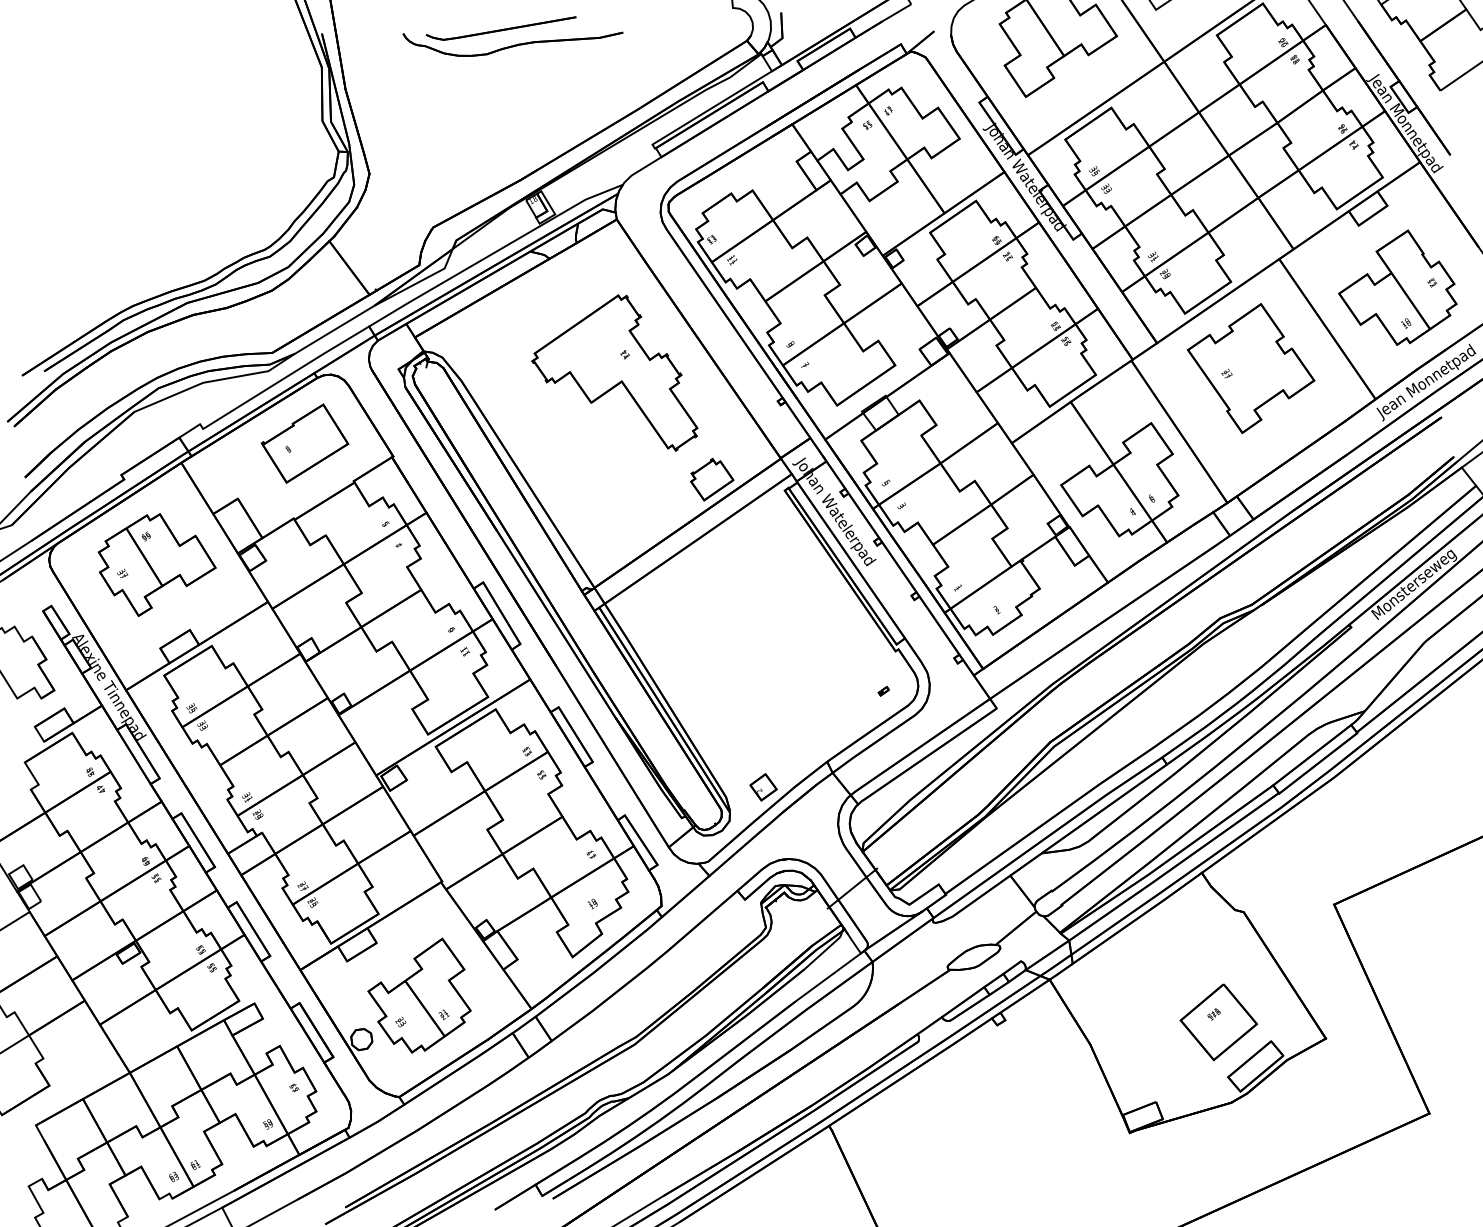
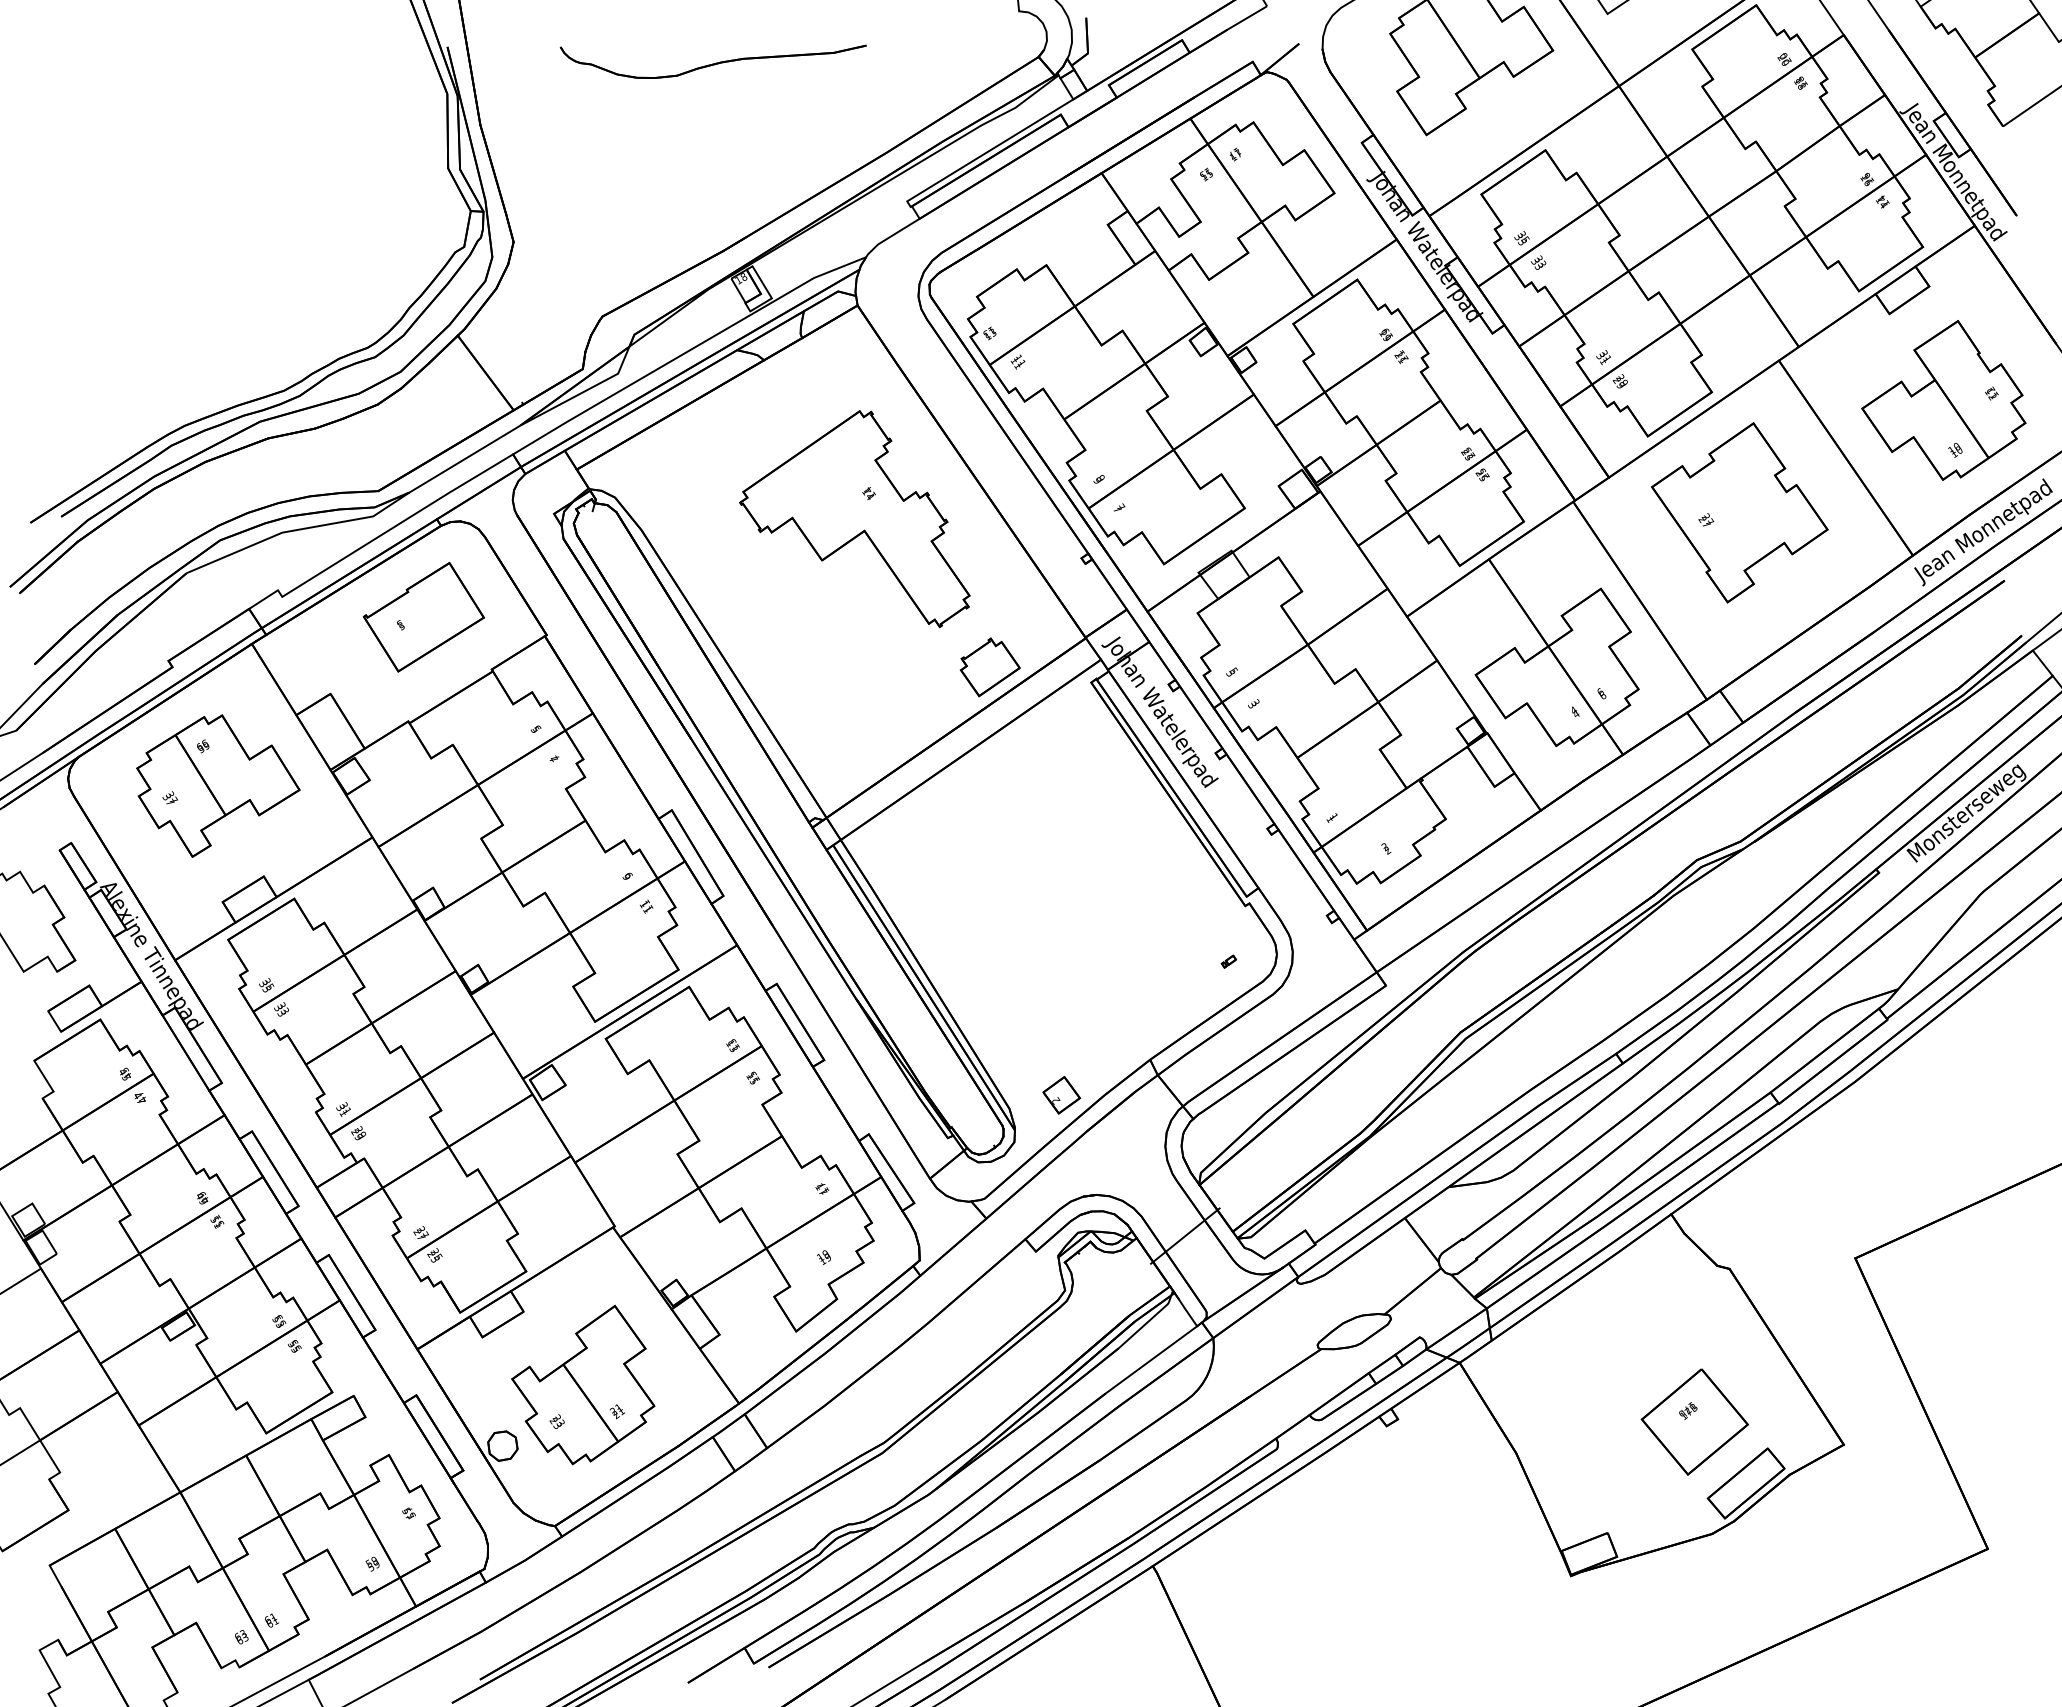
part: (500, 28) -> (696, 39), removed

